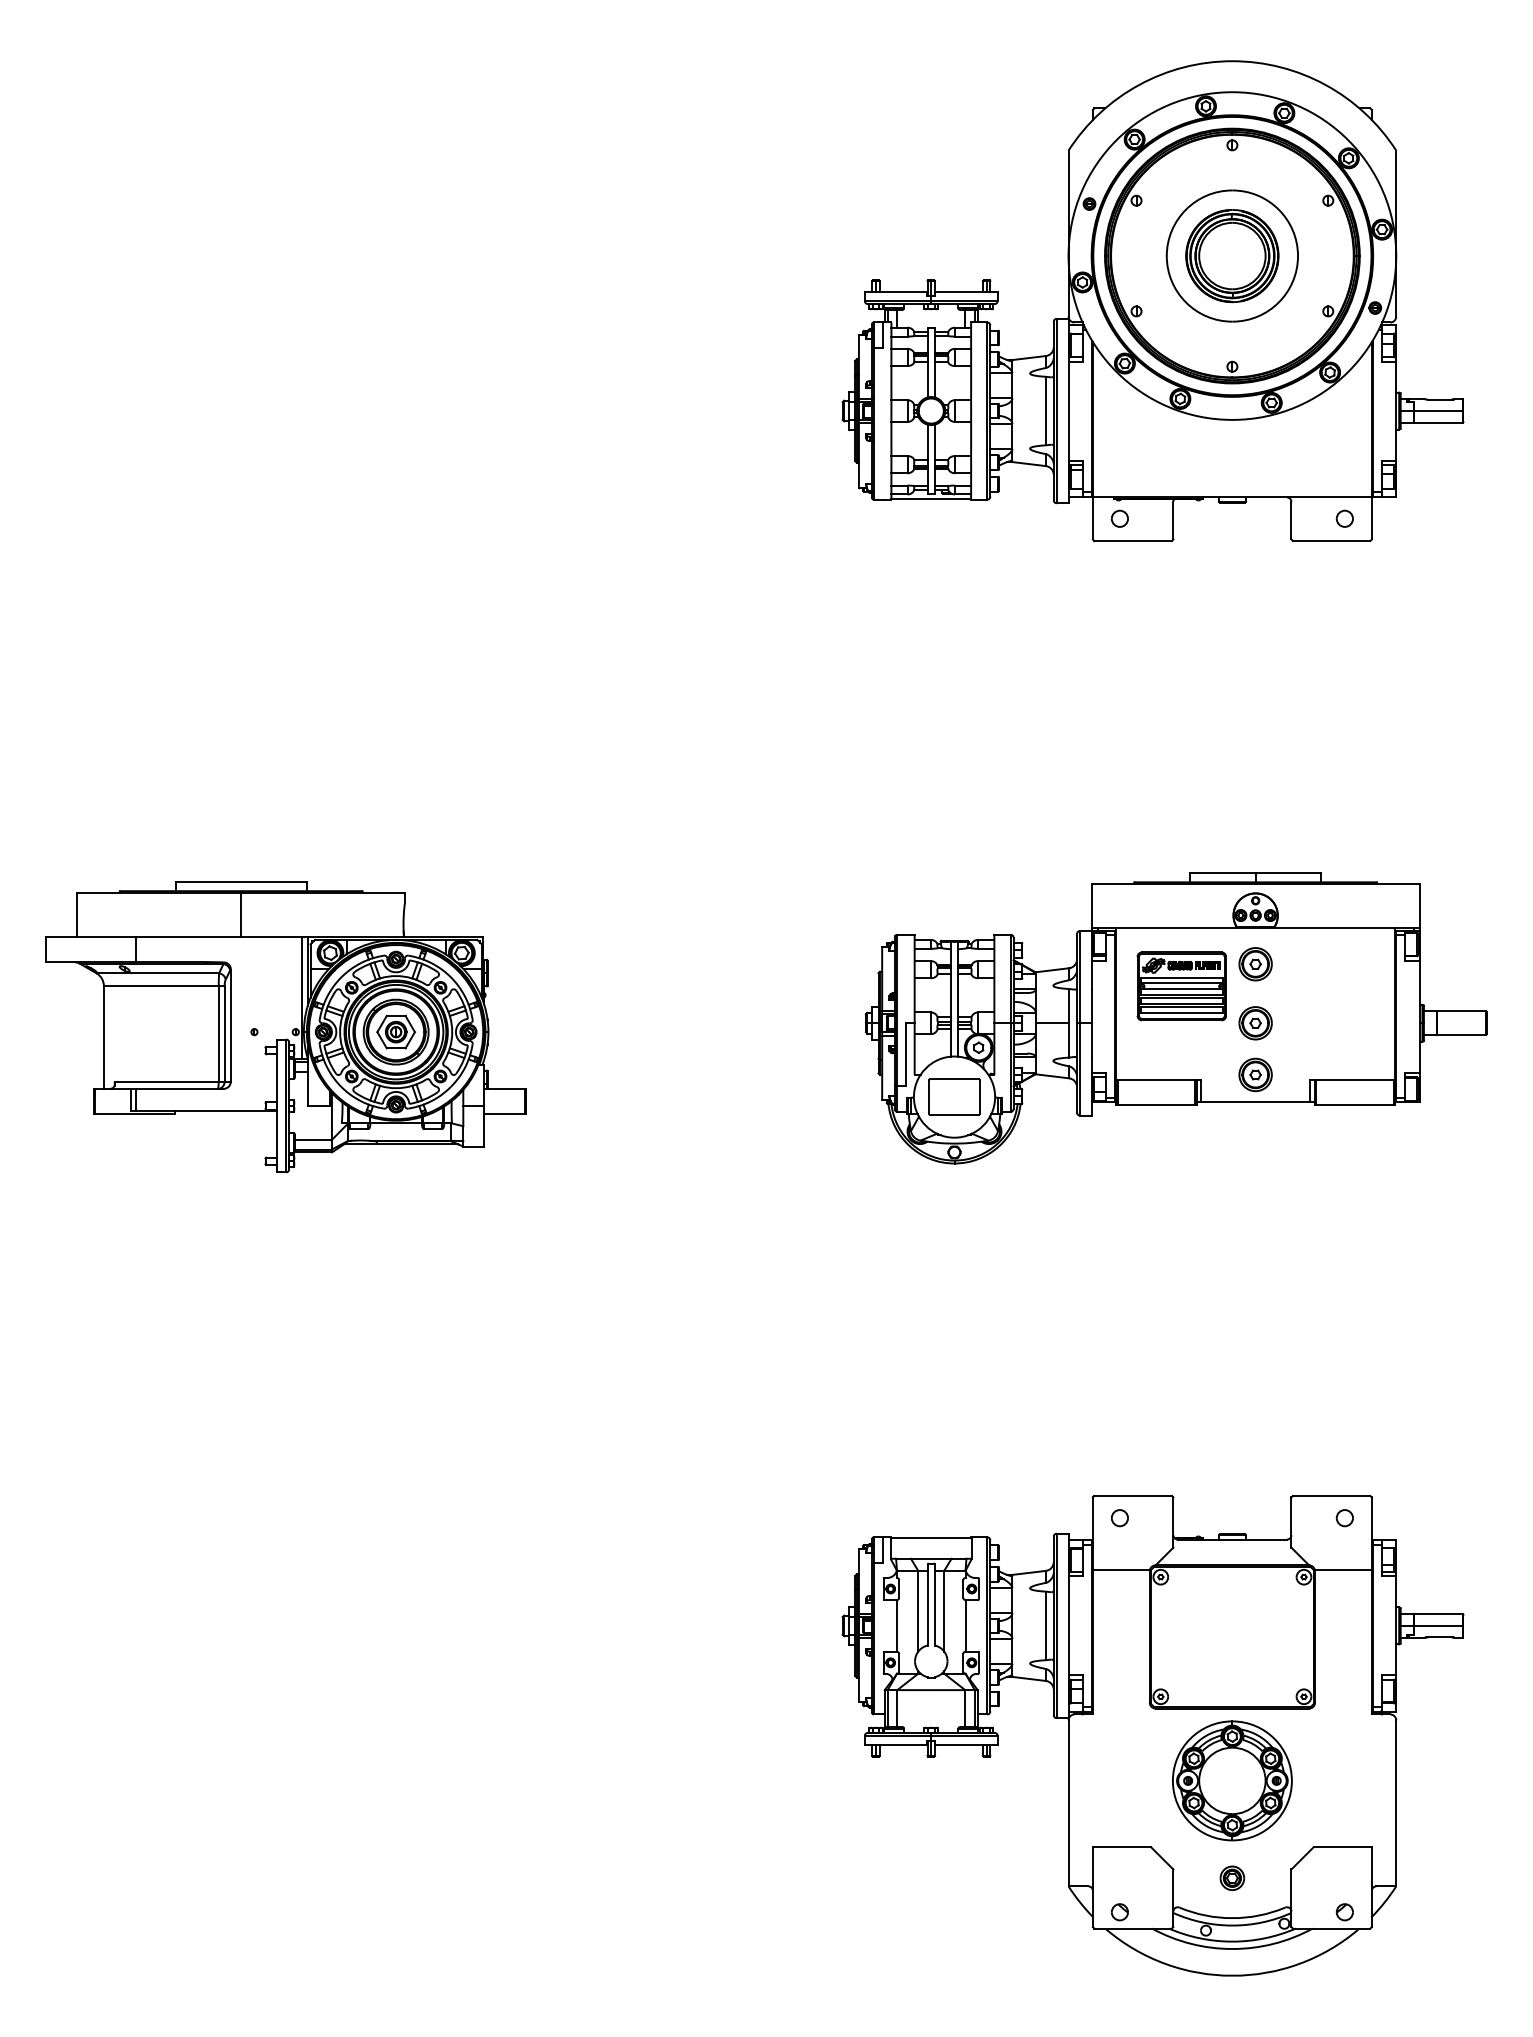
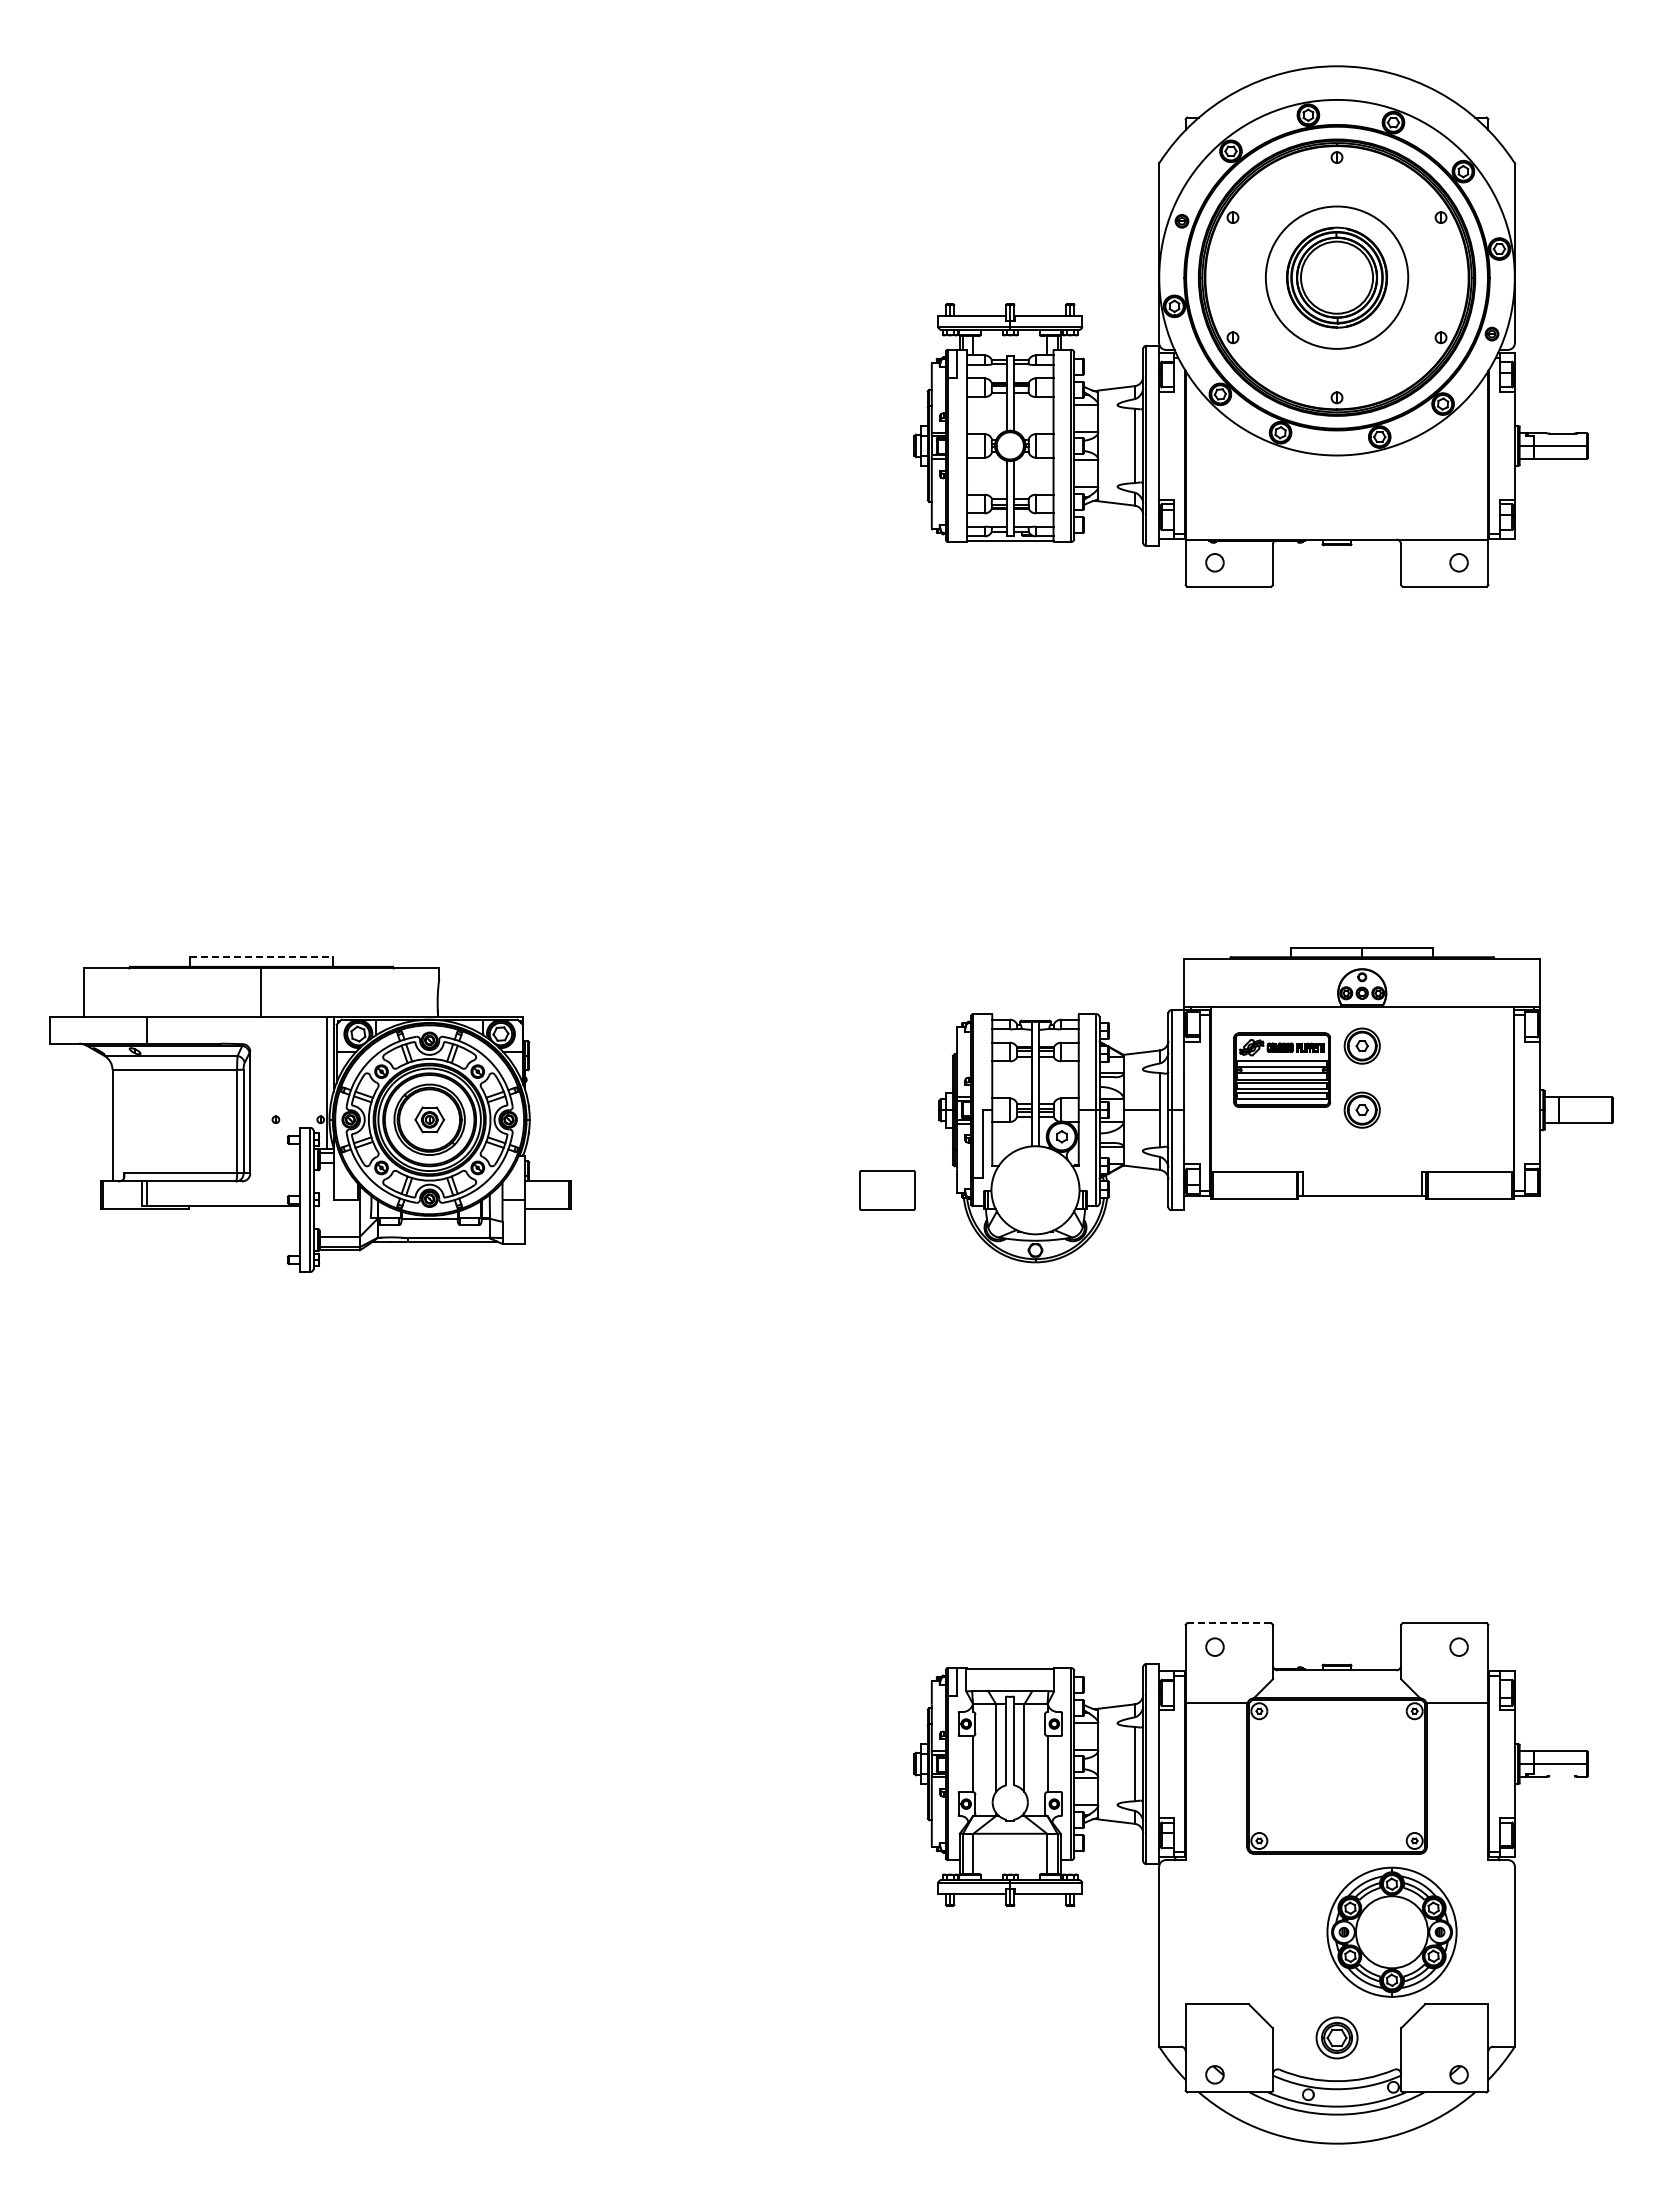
line: (241, 882) -> (261, 957), solid -> dashed
part: (396, 1031) -> (429, 1119), size x0.7
part: (1254, 1074) -> (1361, 1165), removed
part: (954, 1097) -> (887, 1190), moved
line: (1132, 1496) -> (1228, 1623), solid -> dashed
line: (1440, 1637) -> (1562, 1776), removed
part: (1231, 1780) -> (1391, 1931), moved
part: (1231, 1877) -> (1336, 2037), size x1.6

